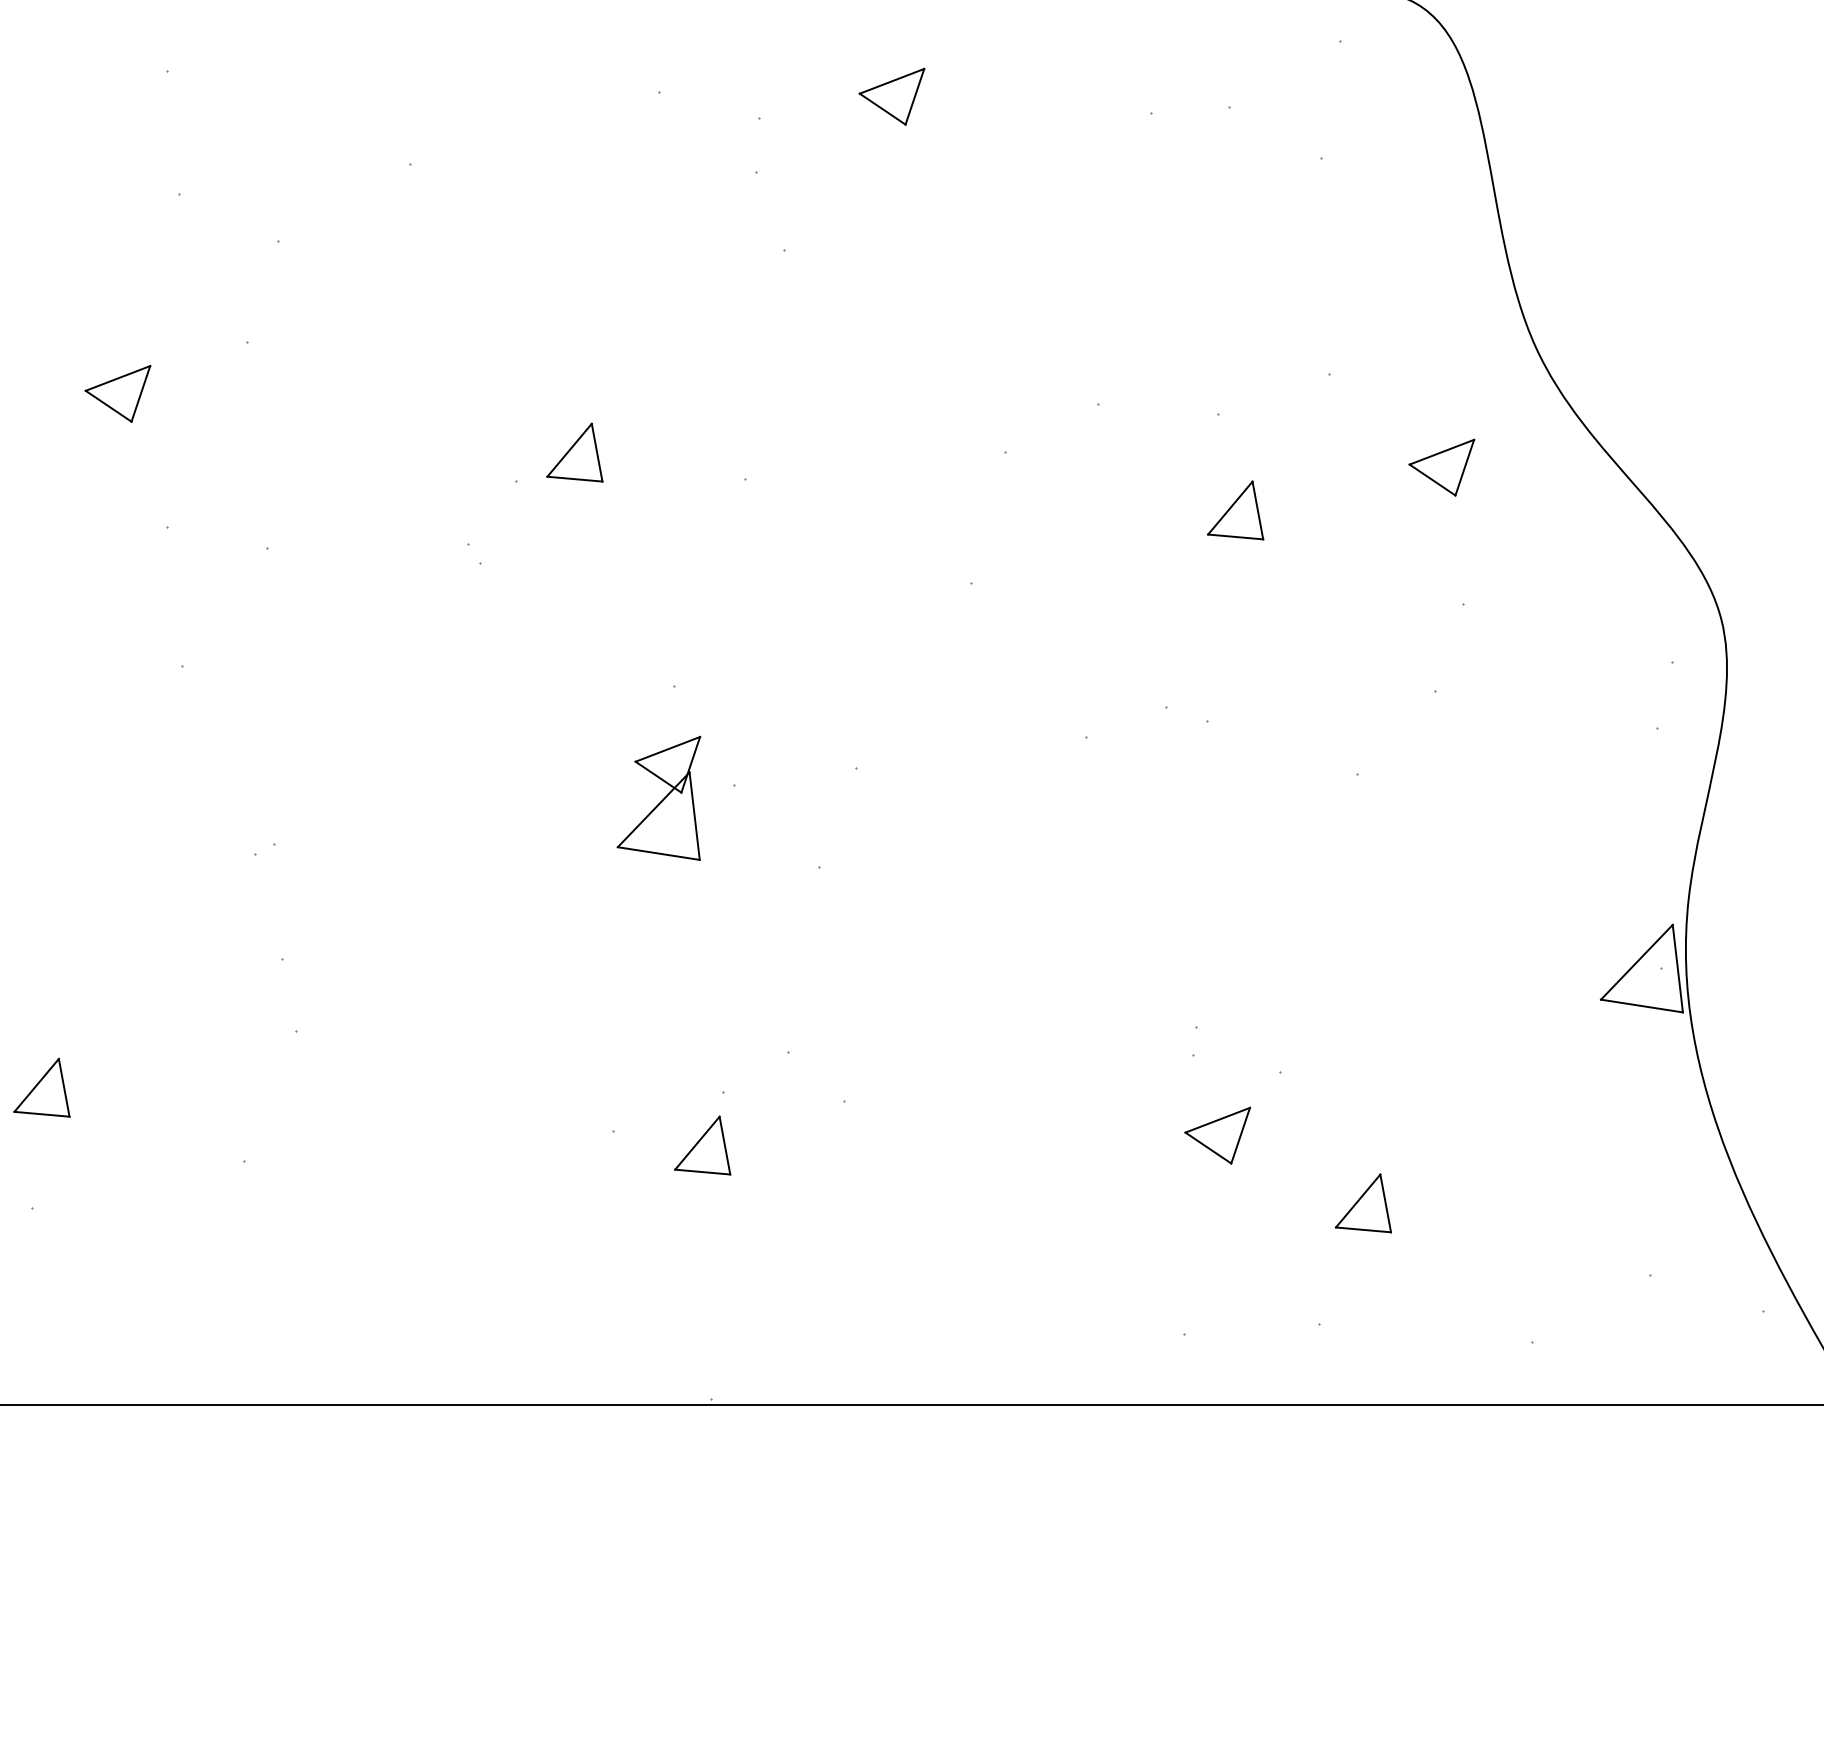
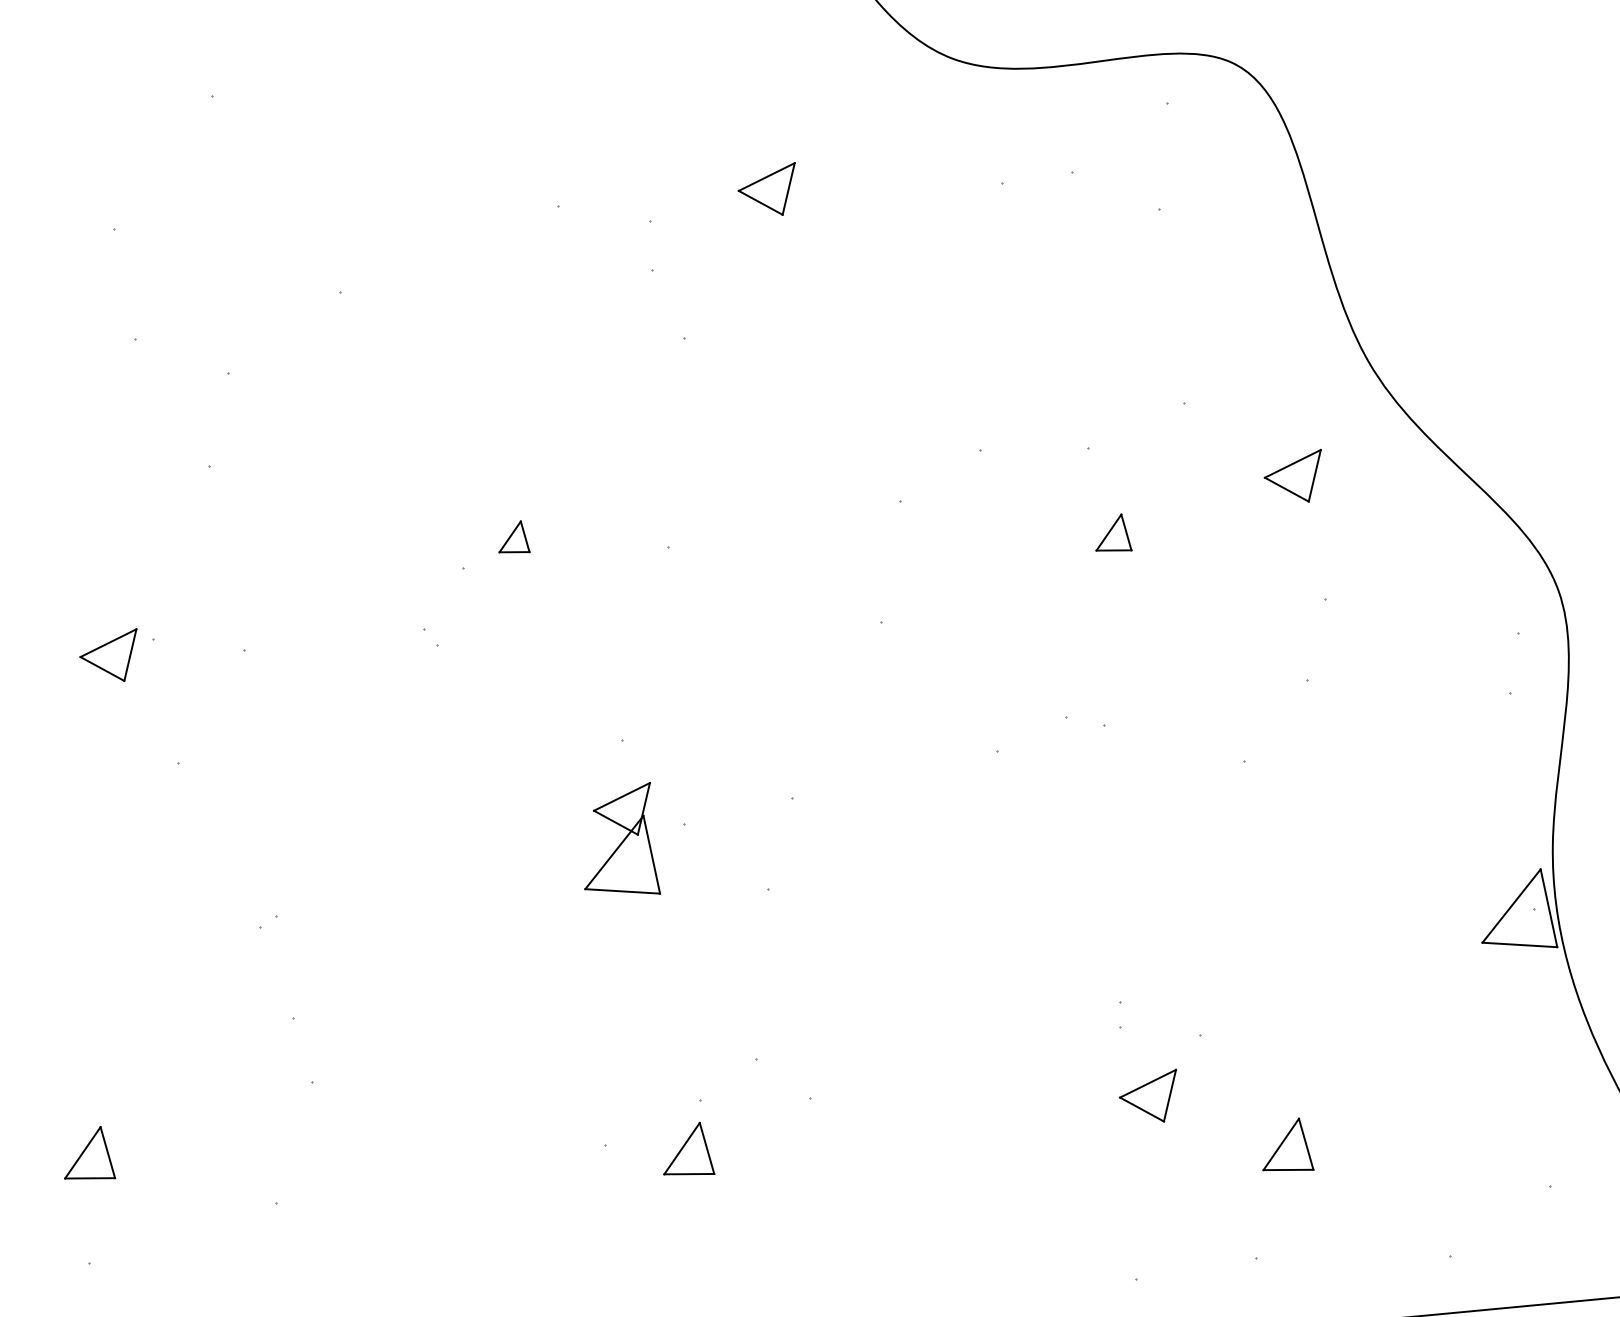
part: (117, 393) -> (109, 656), moved
part: (574, 452) -> (512, 537), size x0.6
part: (1235, 510) -> (1112, 533), size x0.7

